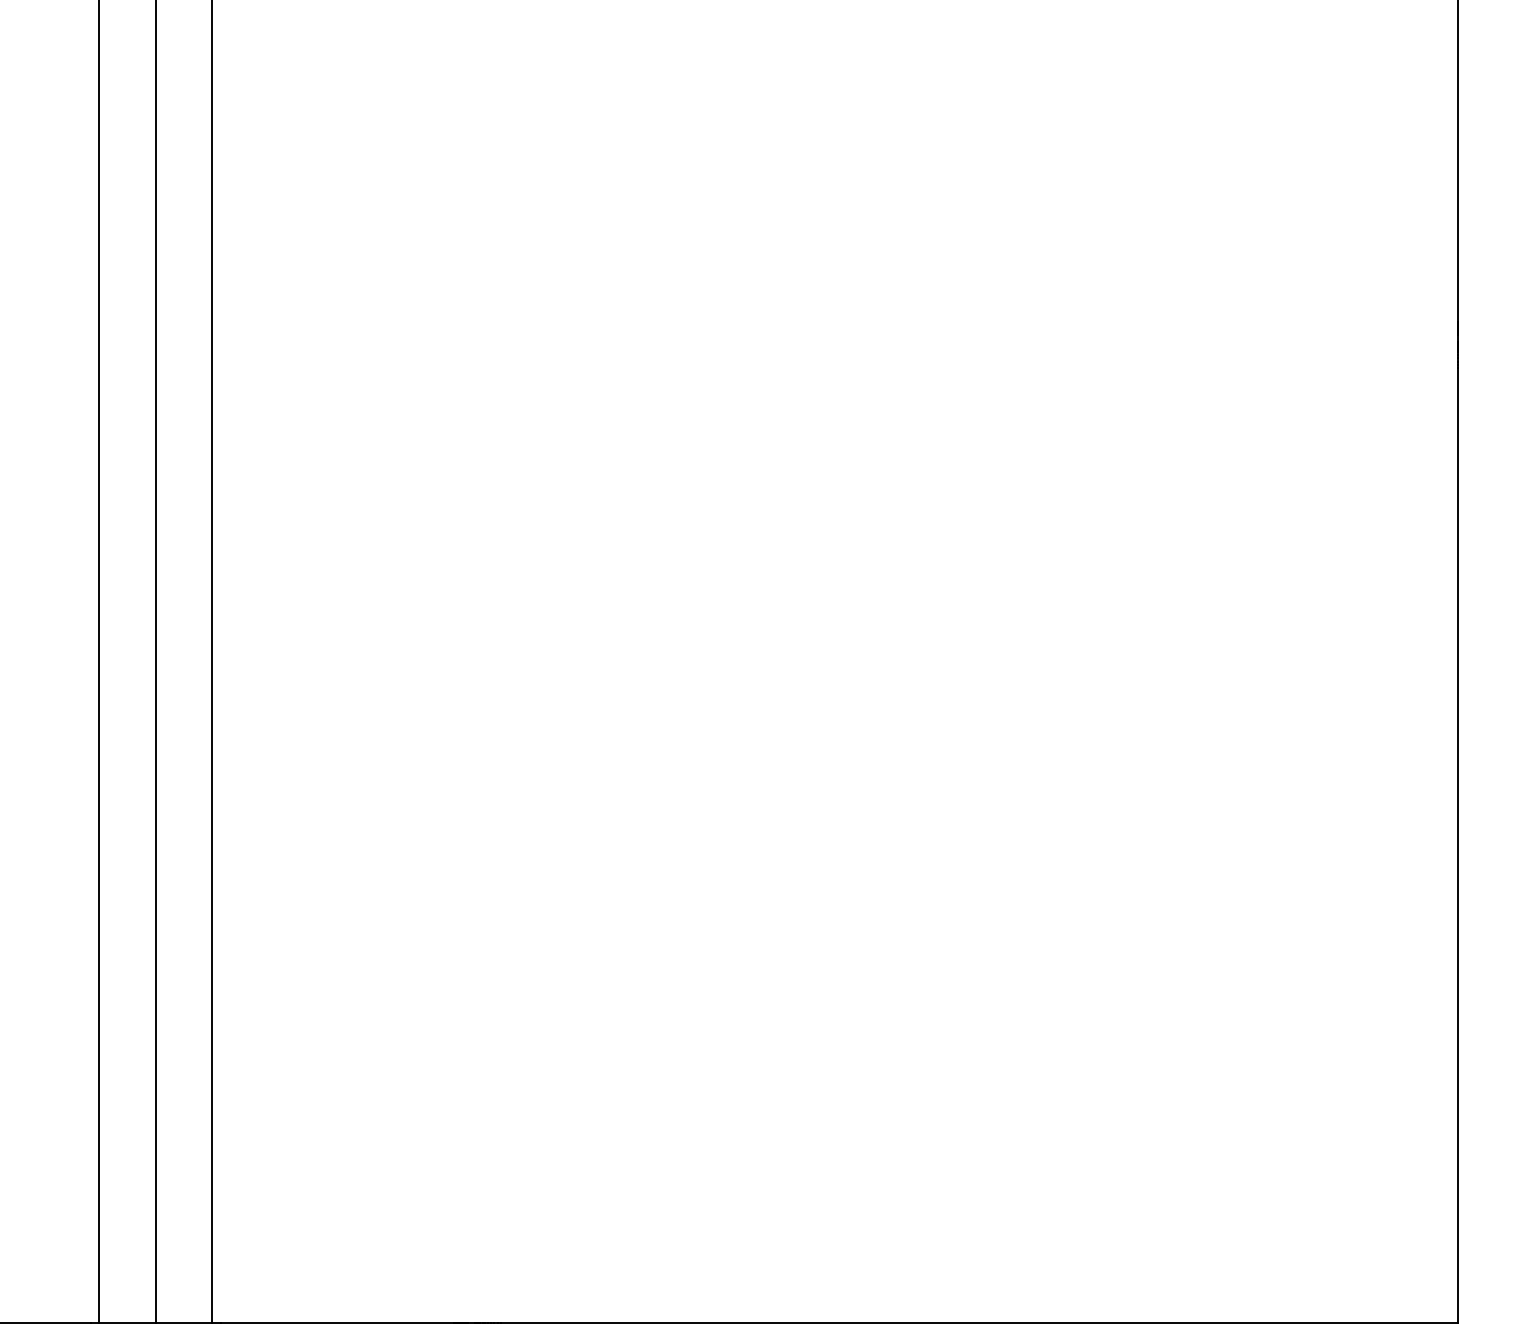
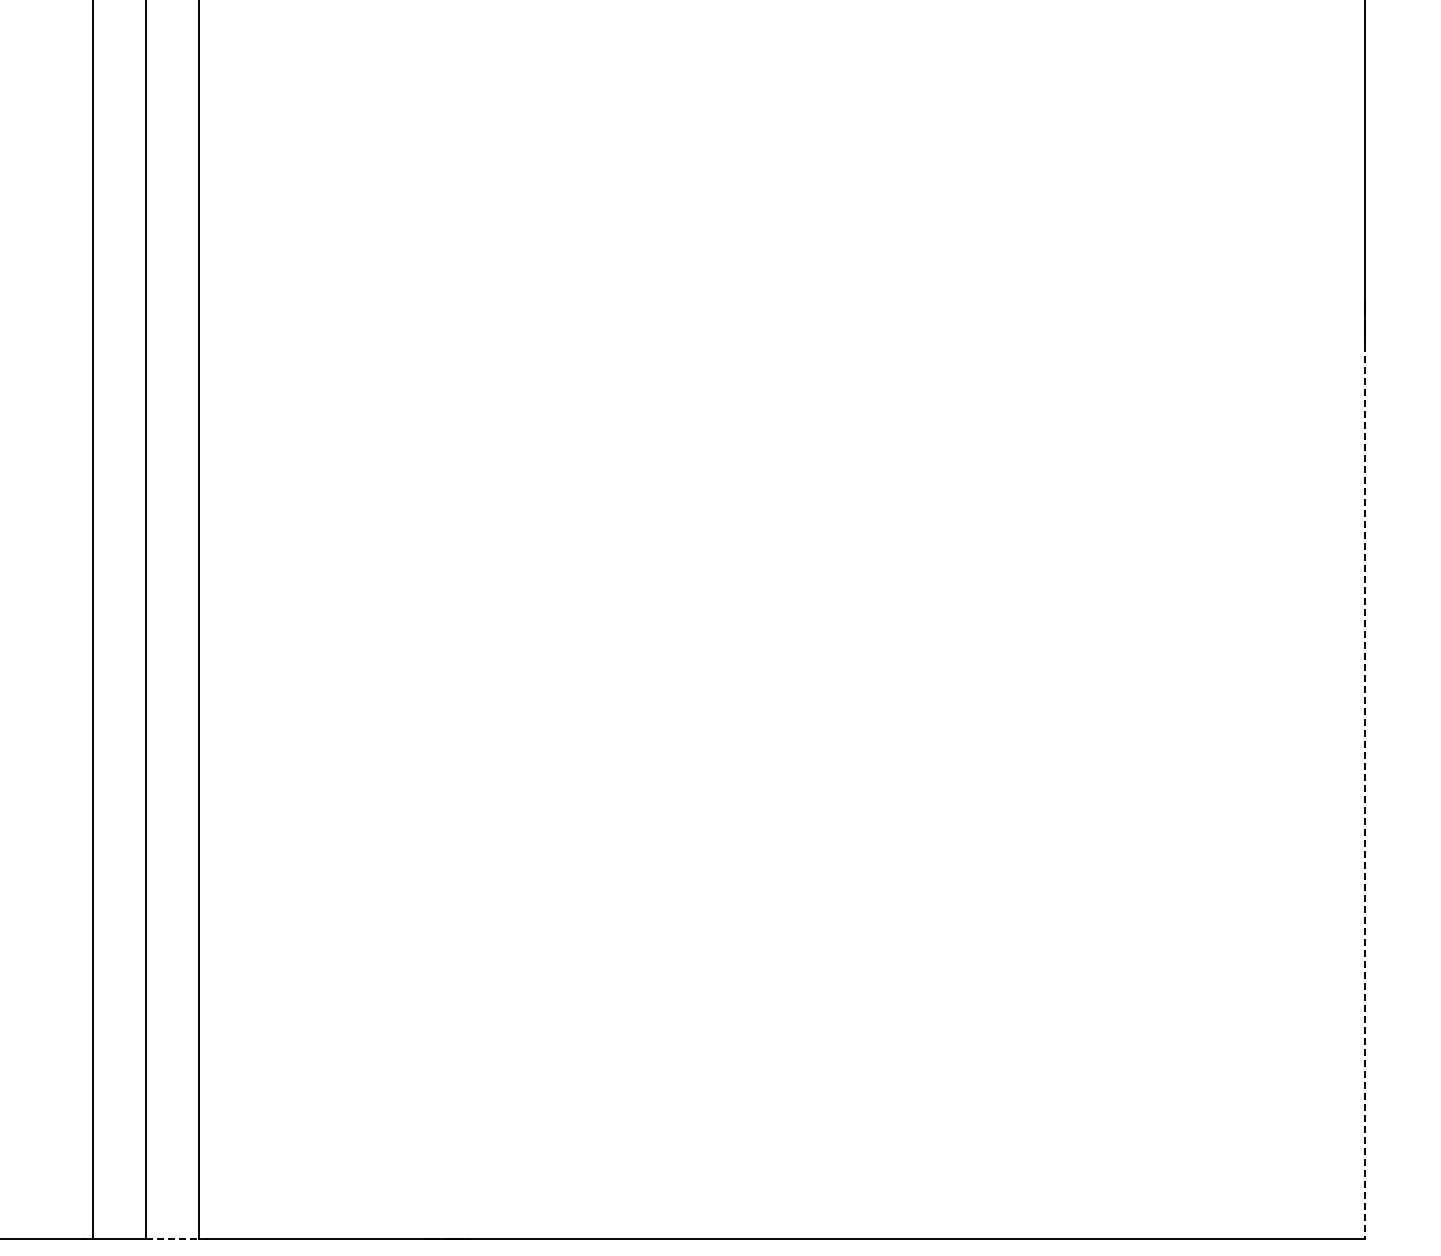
line: (1458, 846) -> (1365, 792), solid -> dashed
line: (184, 1323) -> (172, 1239), solid -> dashed

